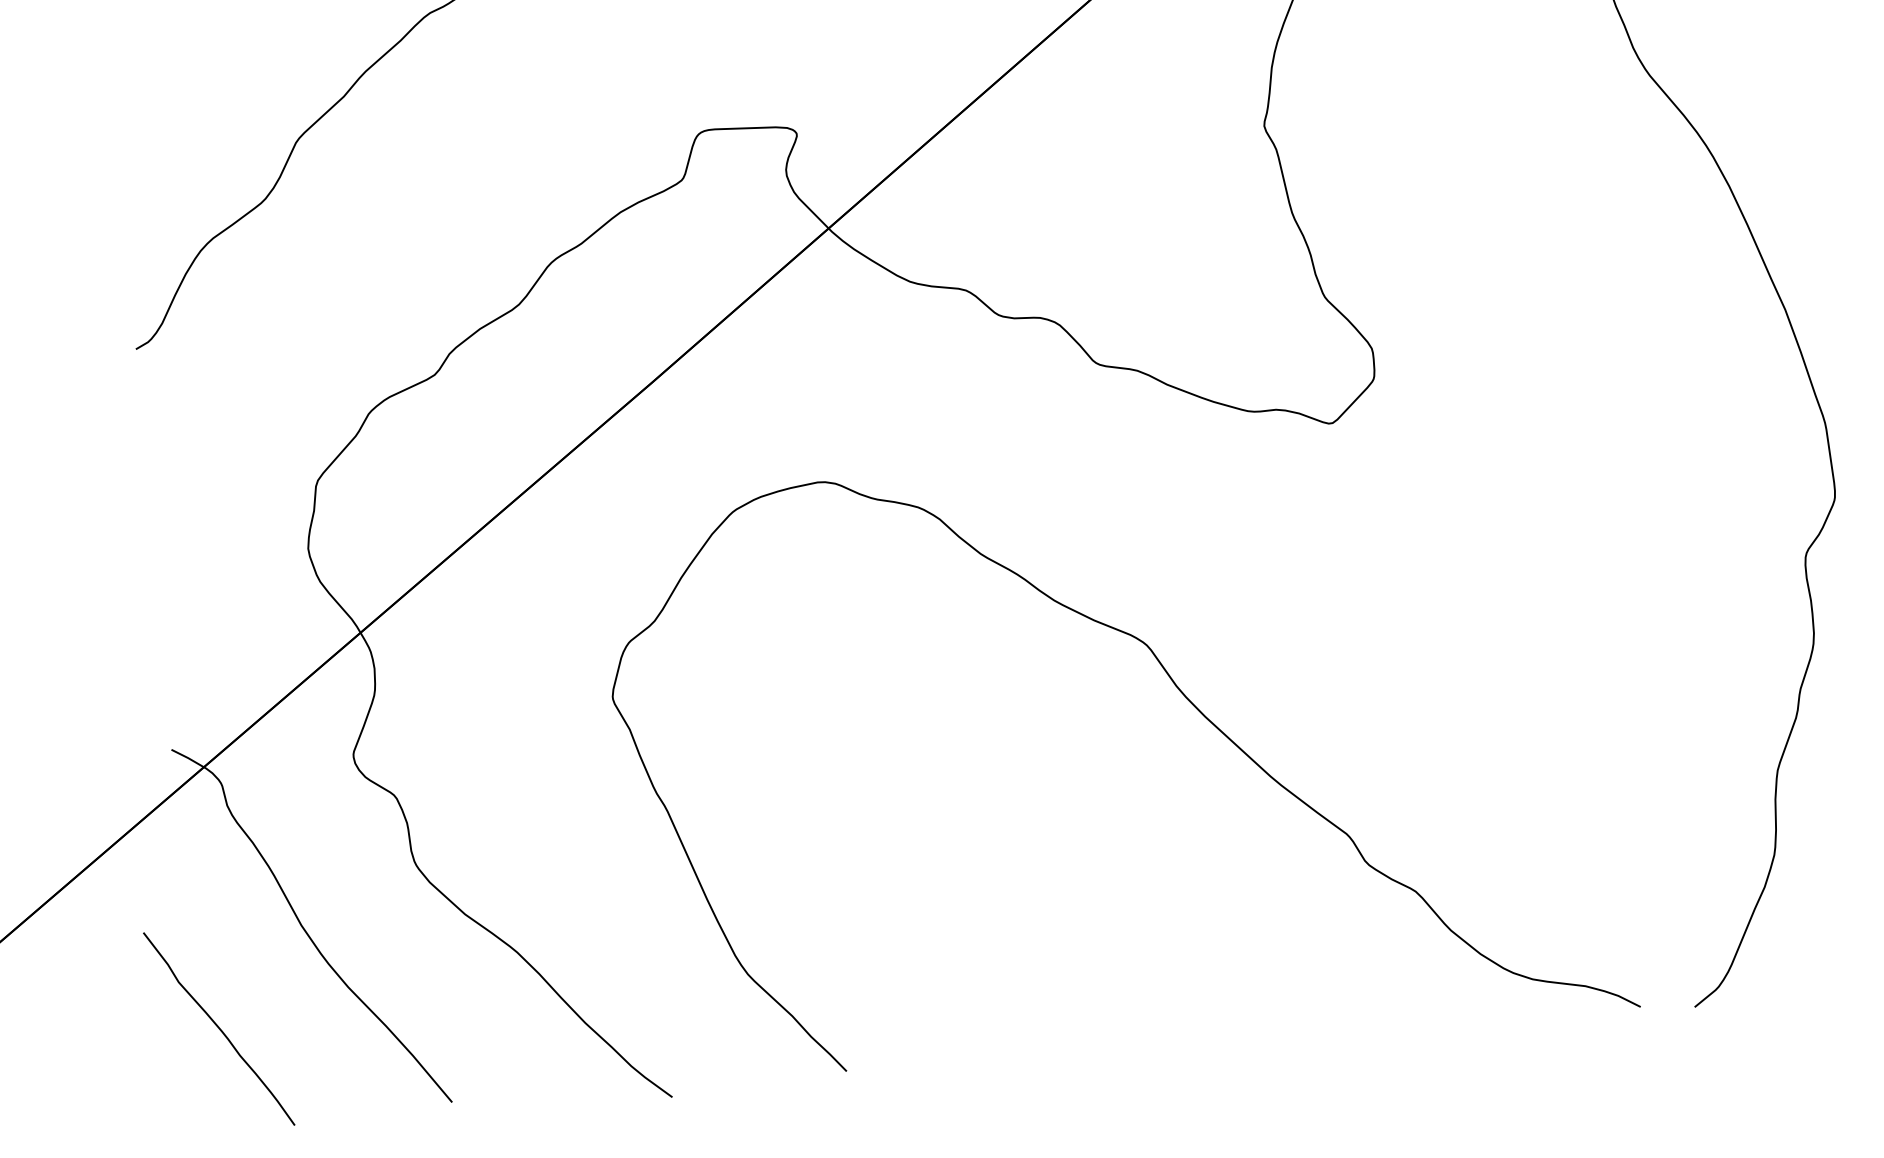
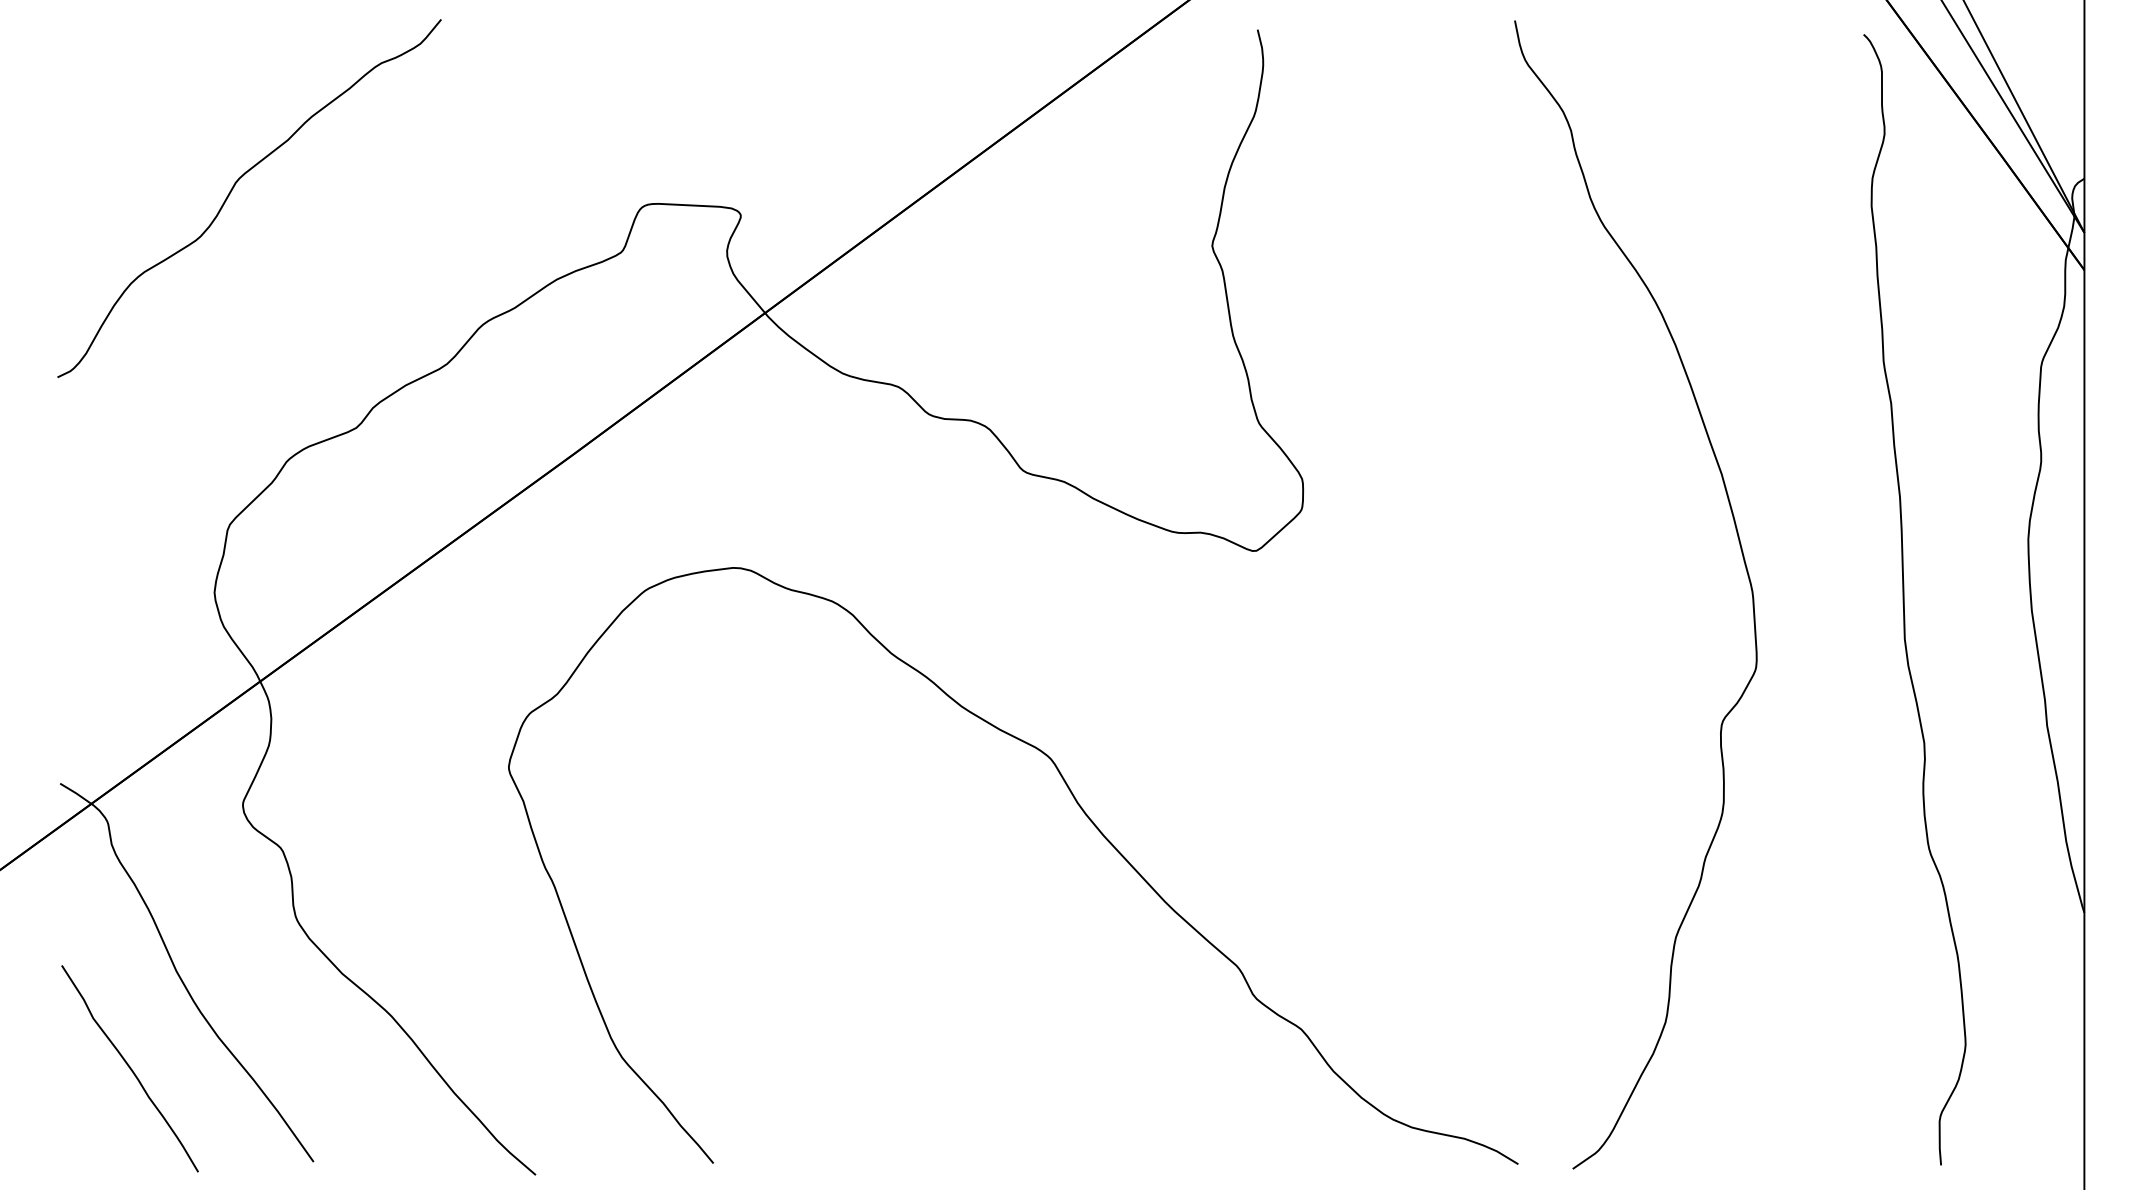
curve: (218, 1028) -> (129, 1068), moved

